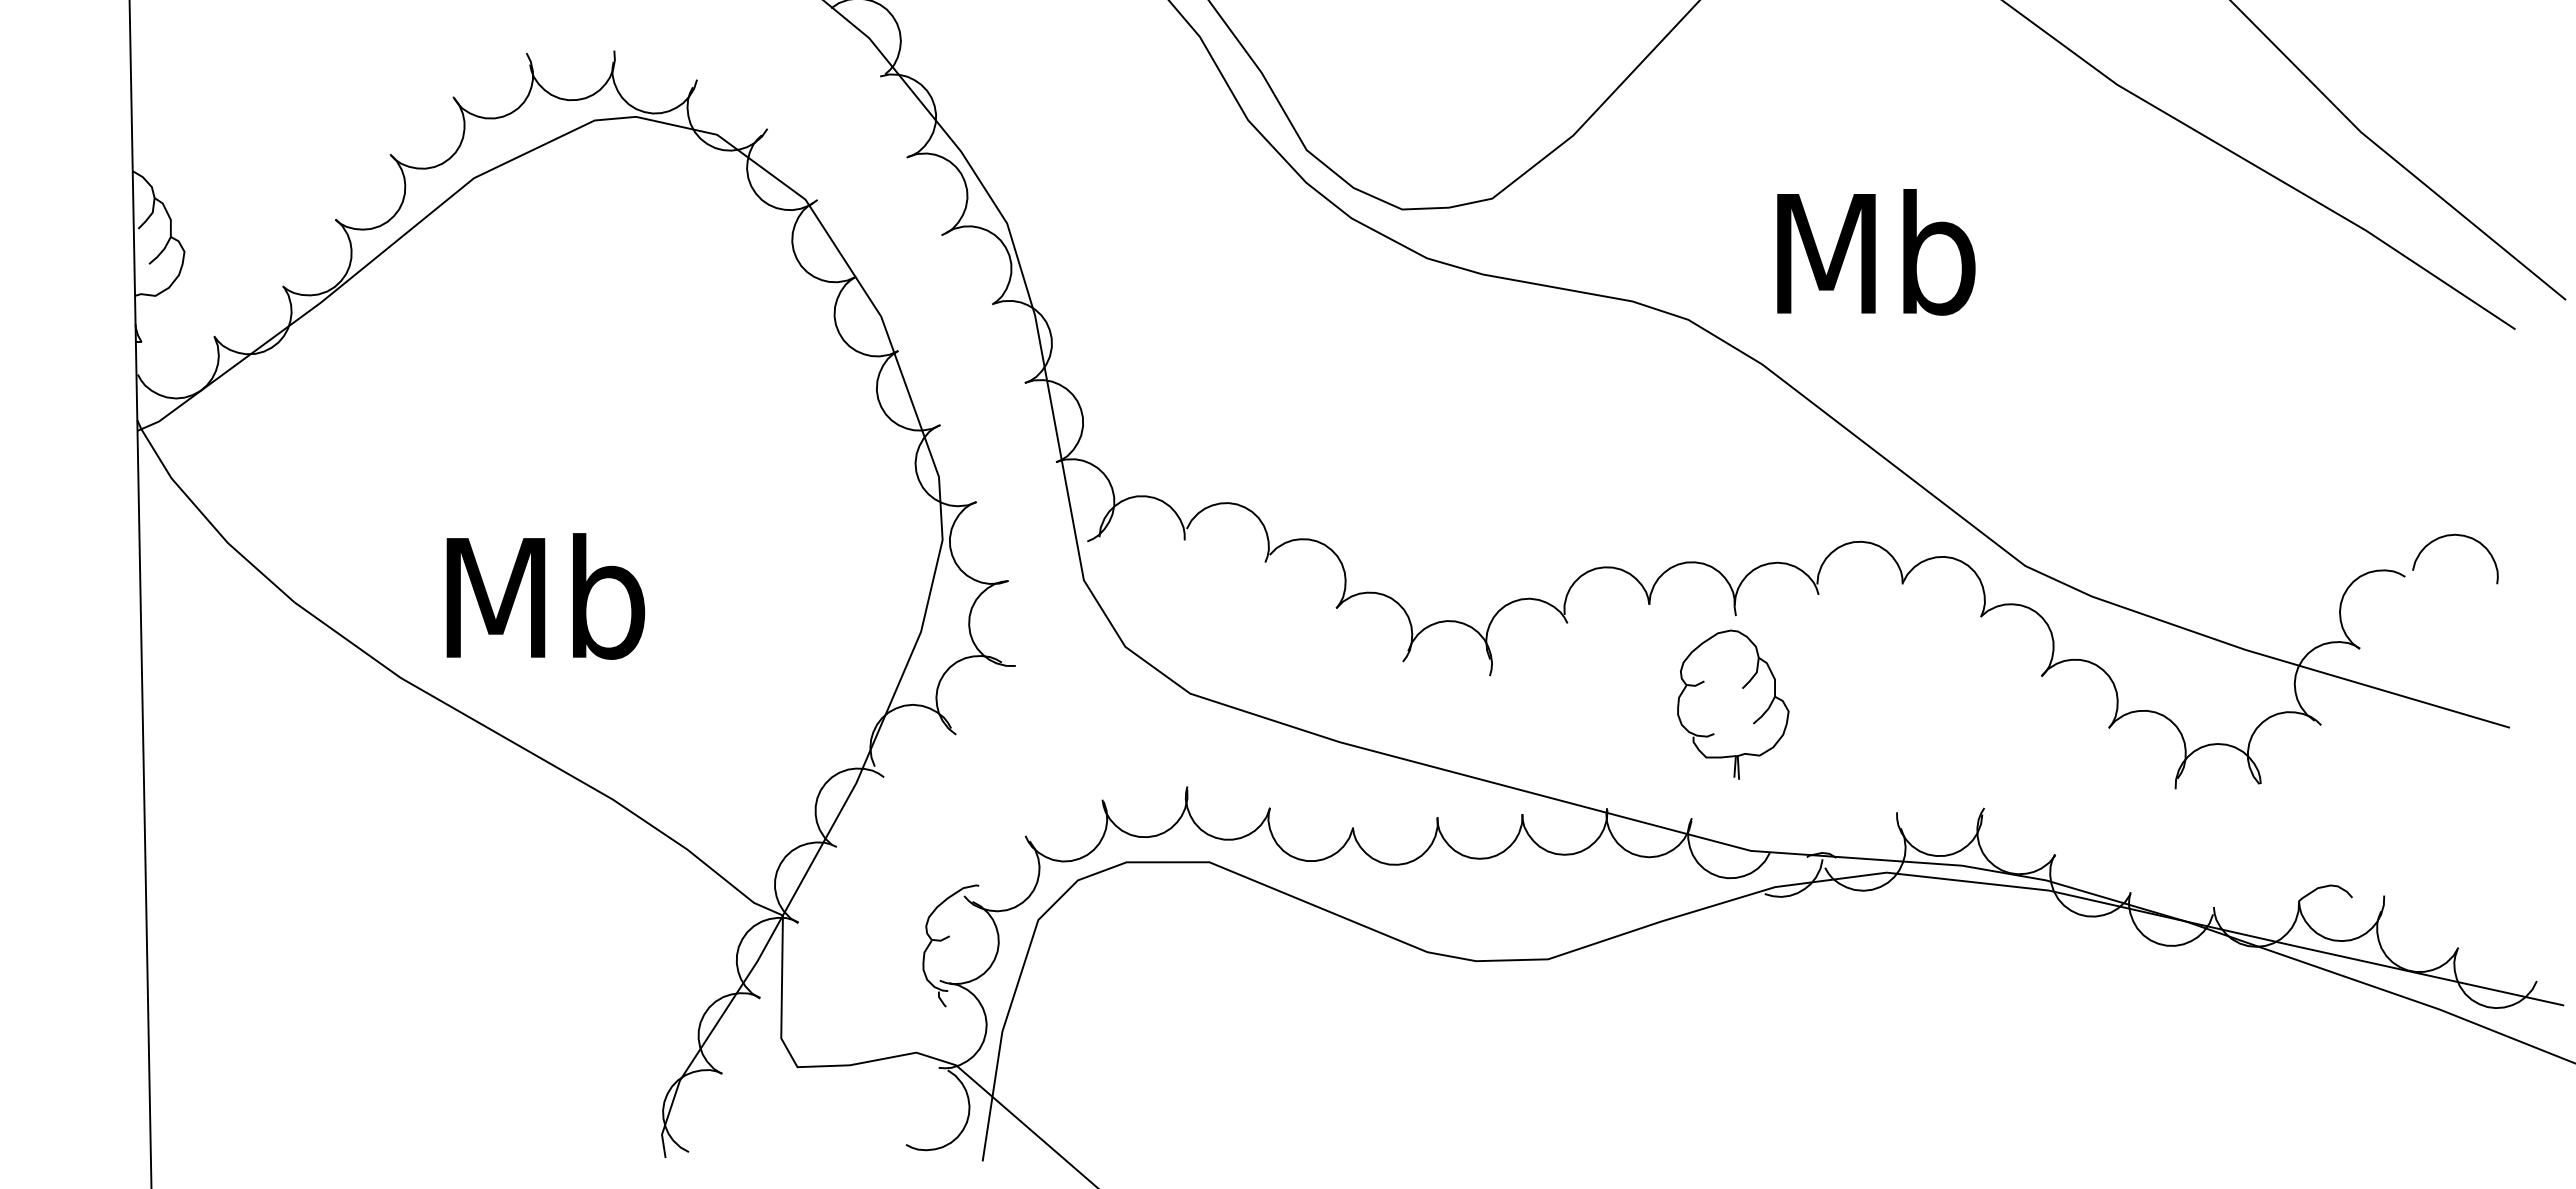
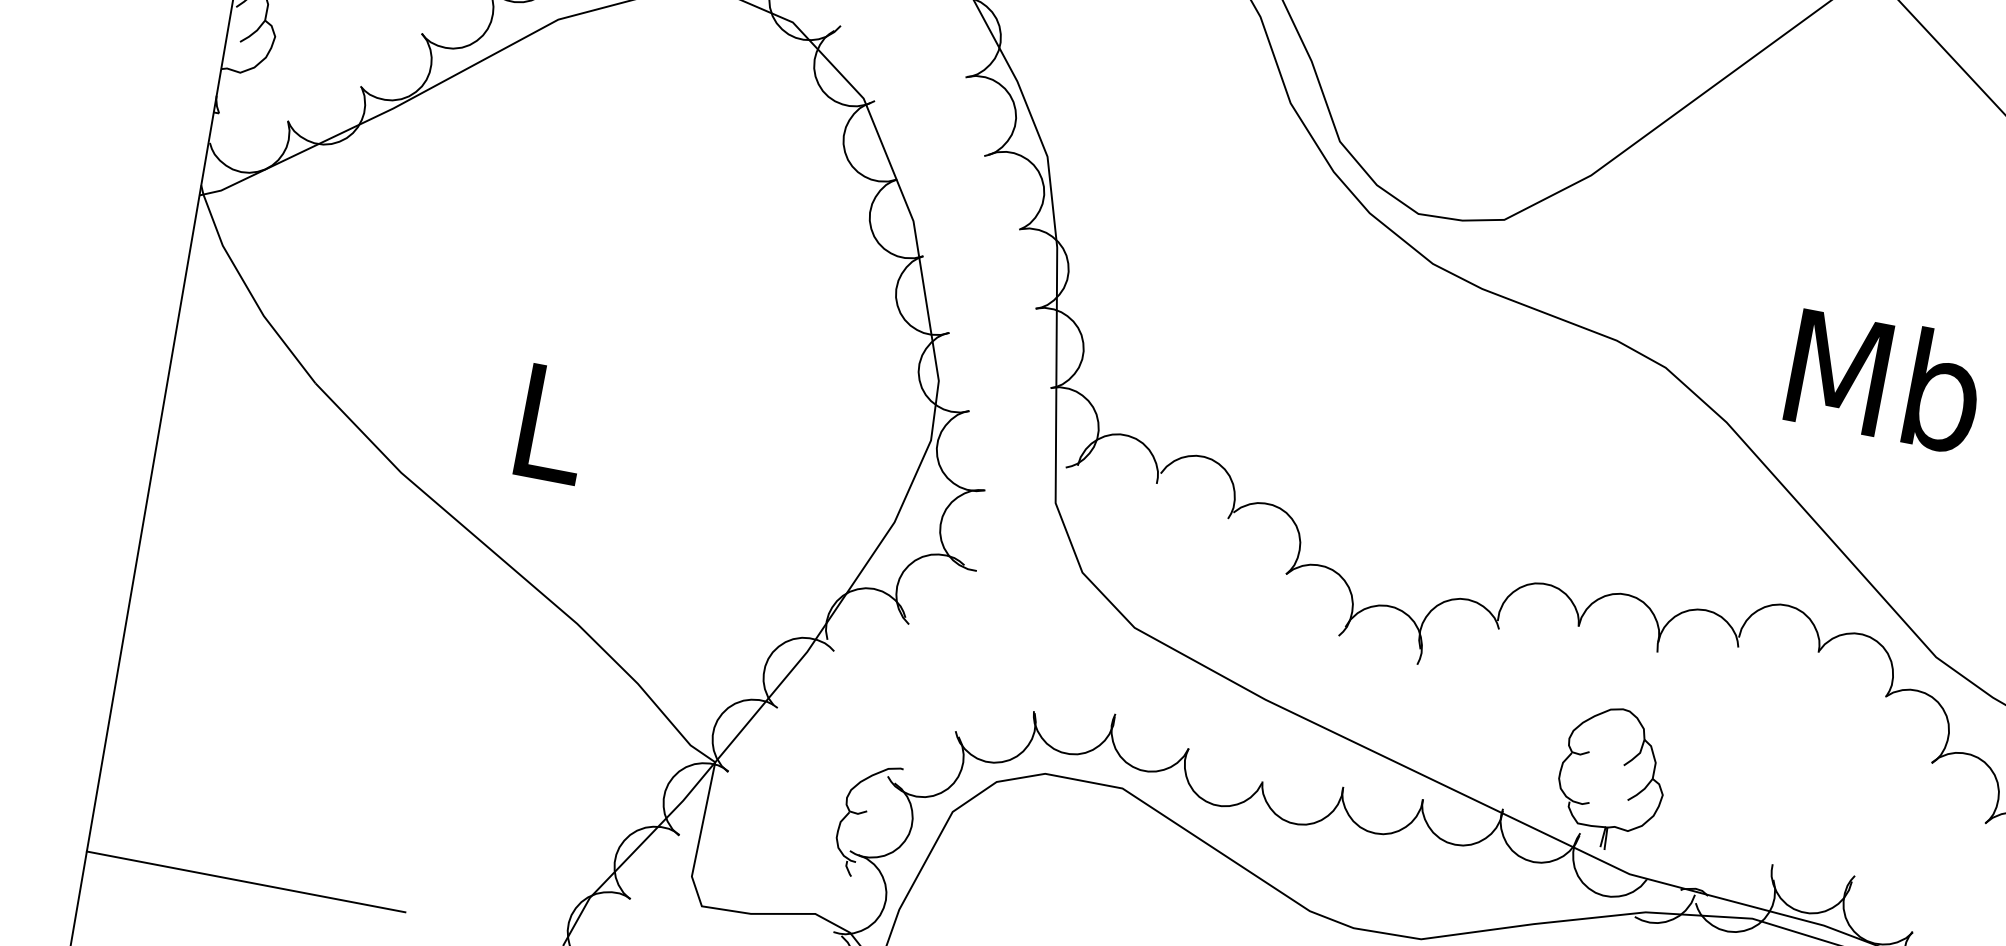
text: (1876, 252) -> (1885, 380), moved
text: (545, 596) -> (550, 422), Mb -> L
part: (1733, 704) -> (1612, 778), moved
line: (320, 1131) -> (245, 881), added

